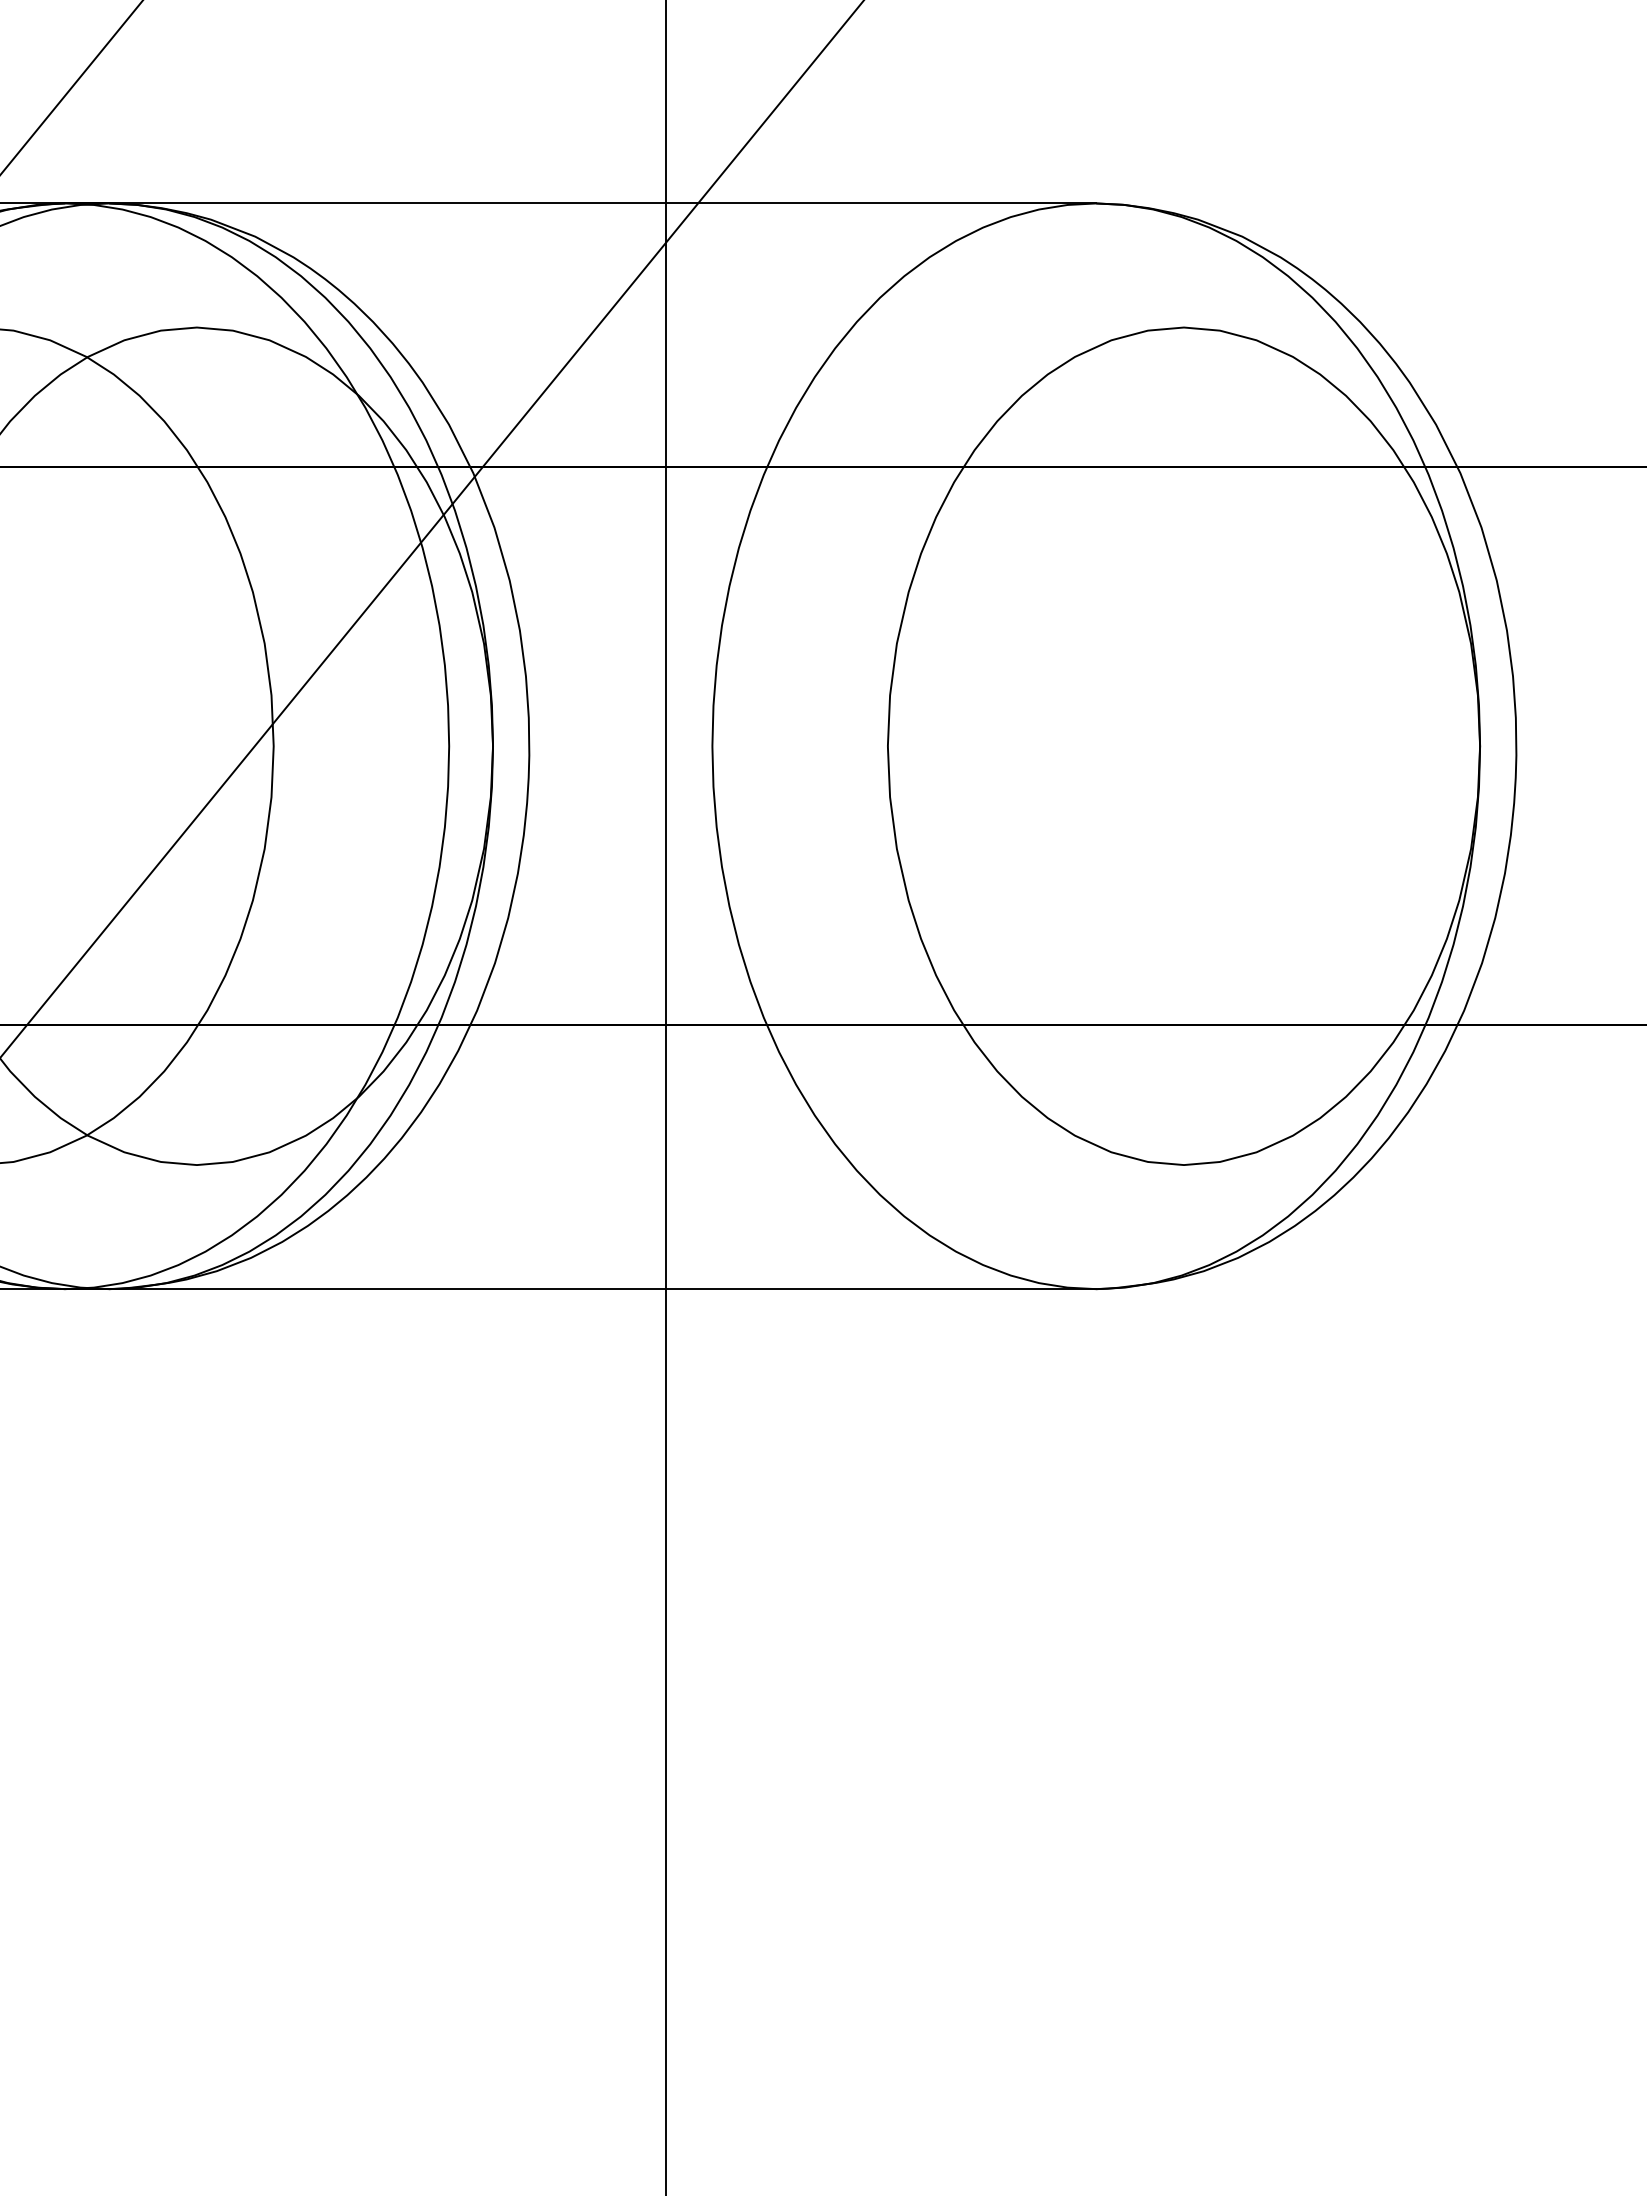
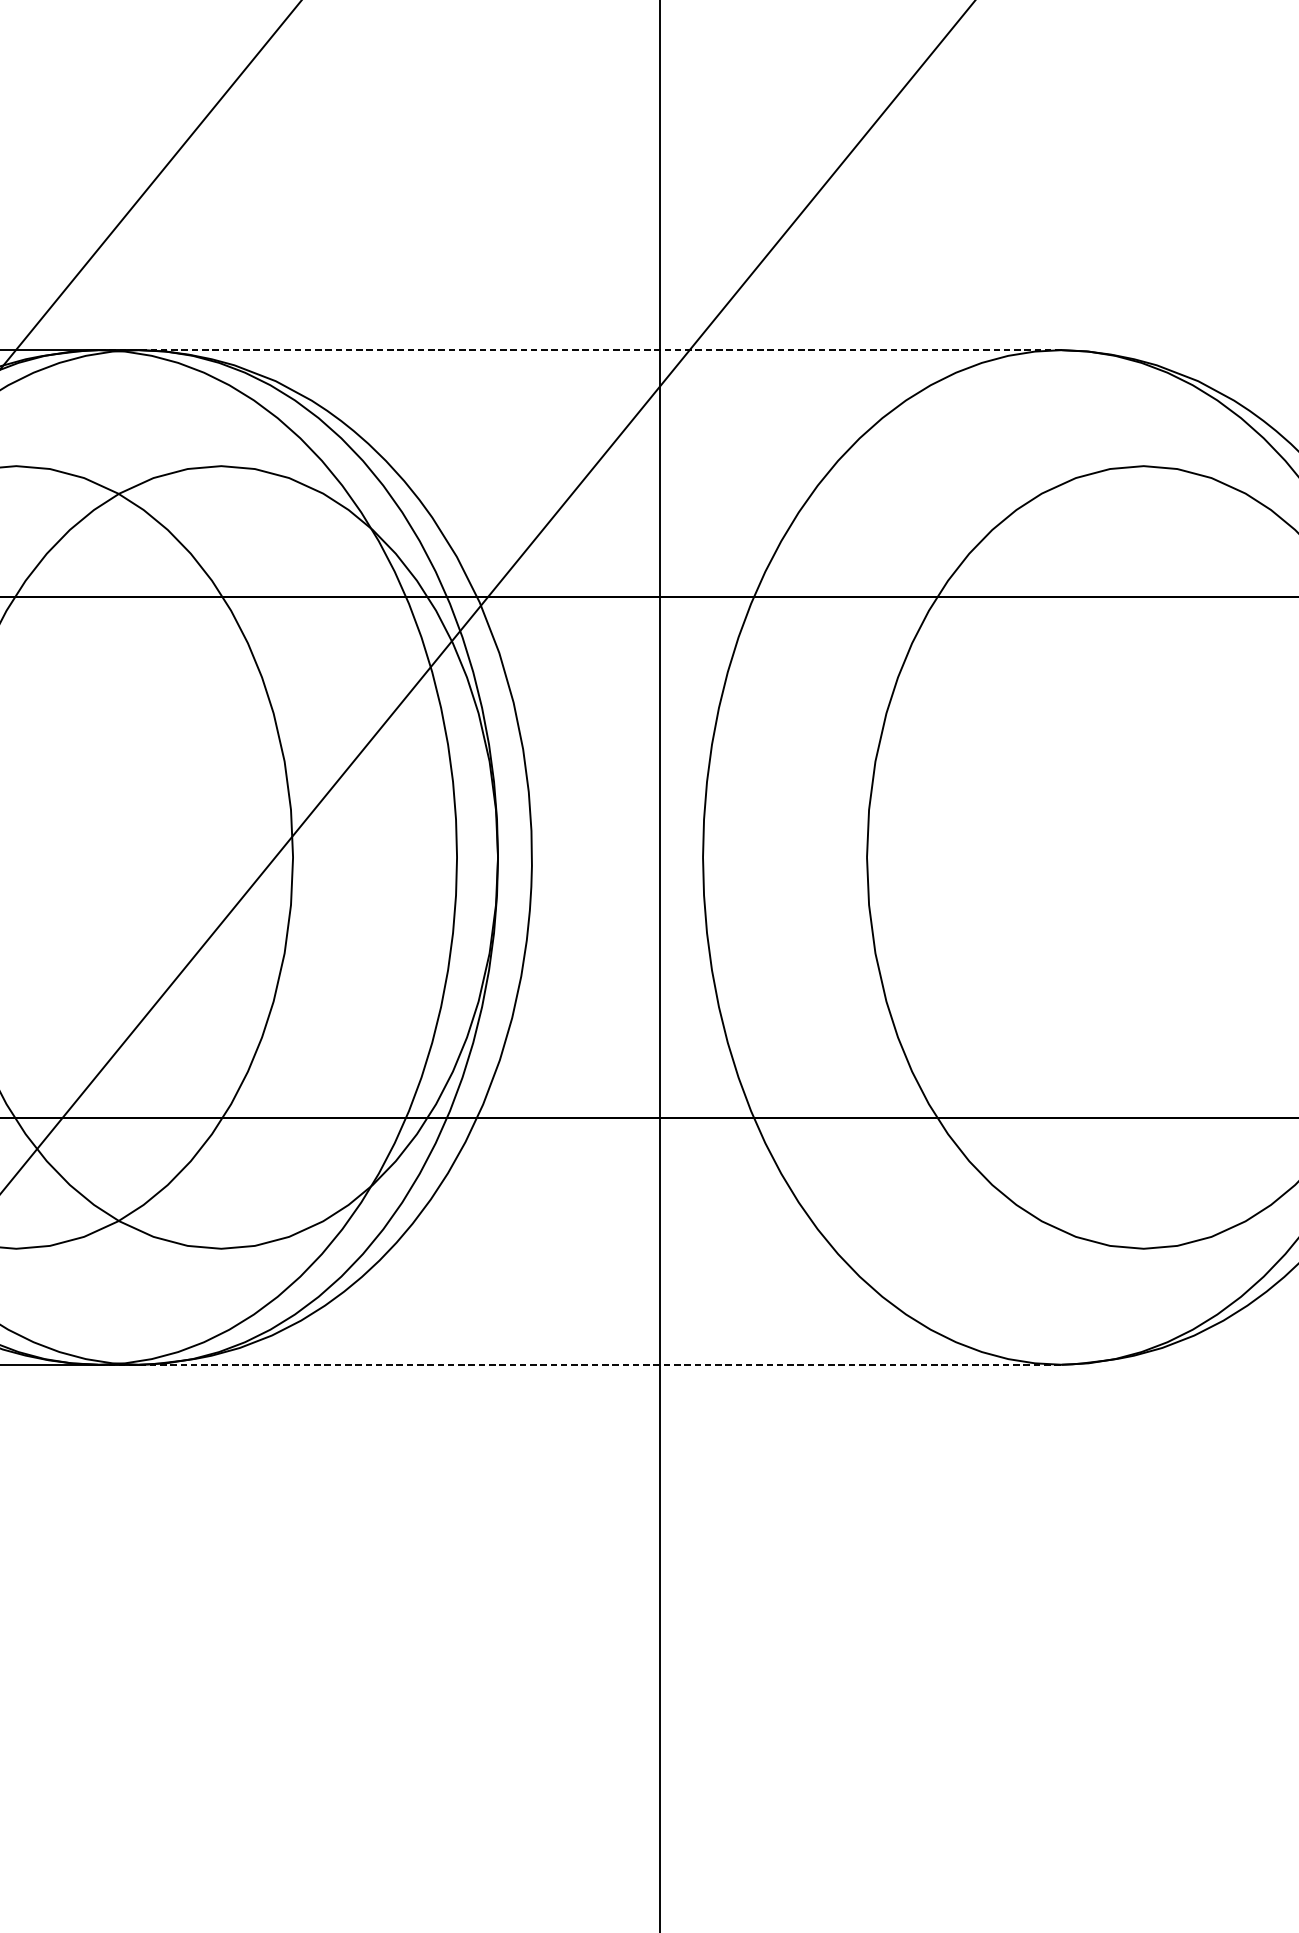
line: (580, 203) -> (579, 350), solid -> dashed
line: (581, 1289) -> (580, 1365), solid -> dashed

